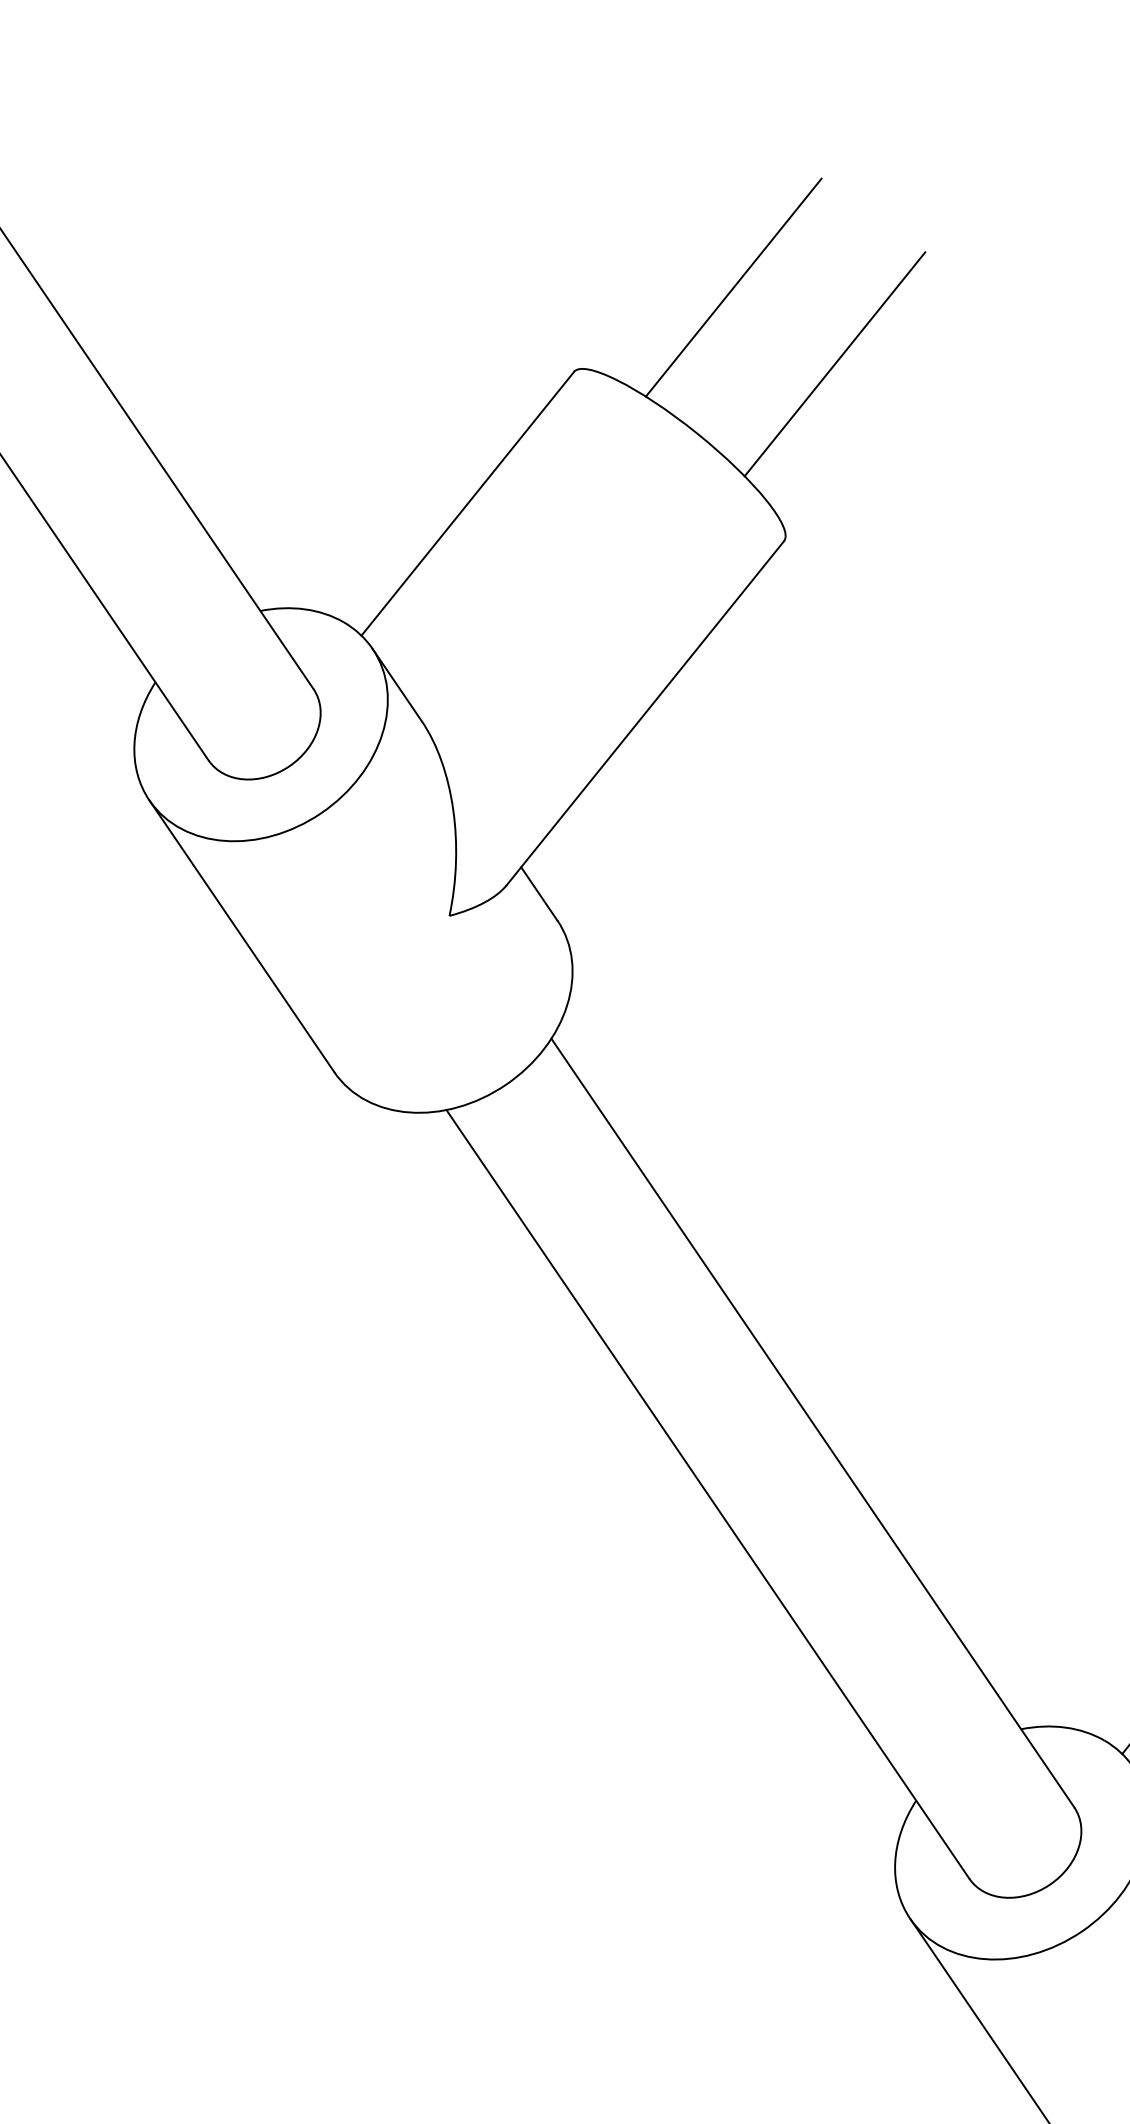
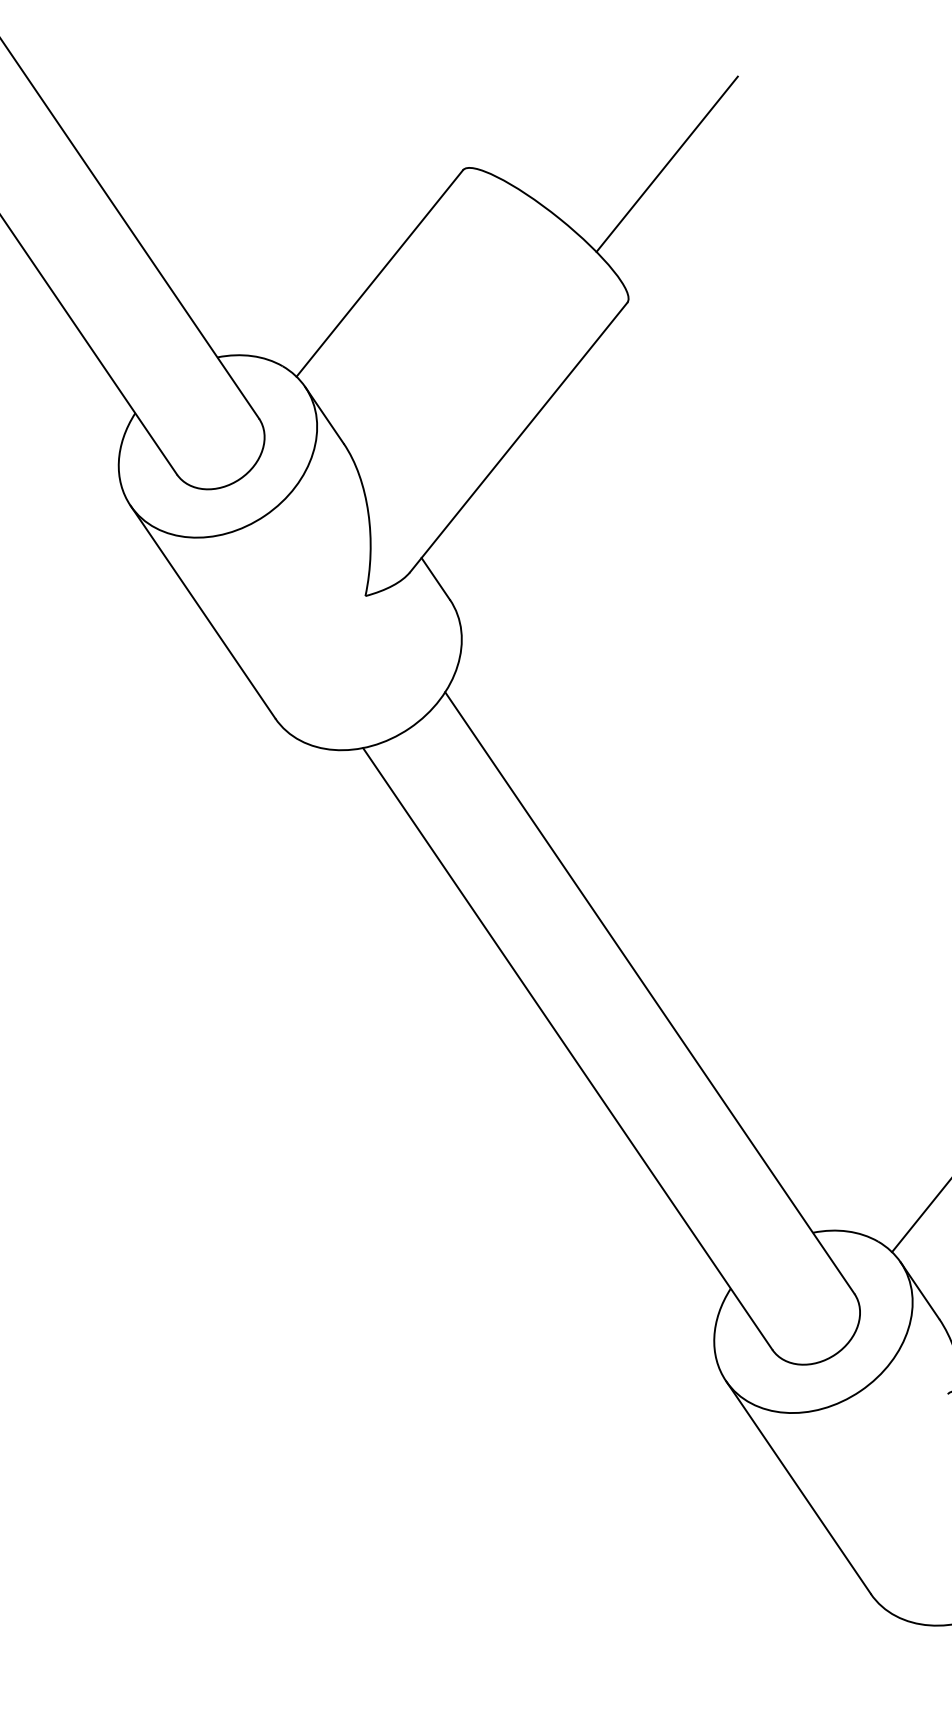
line: (733, 287) -> (587, 104), removed

